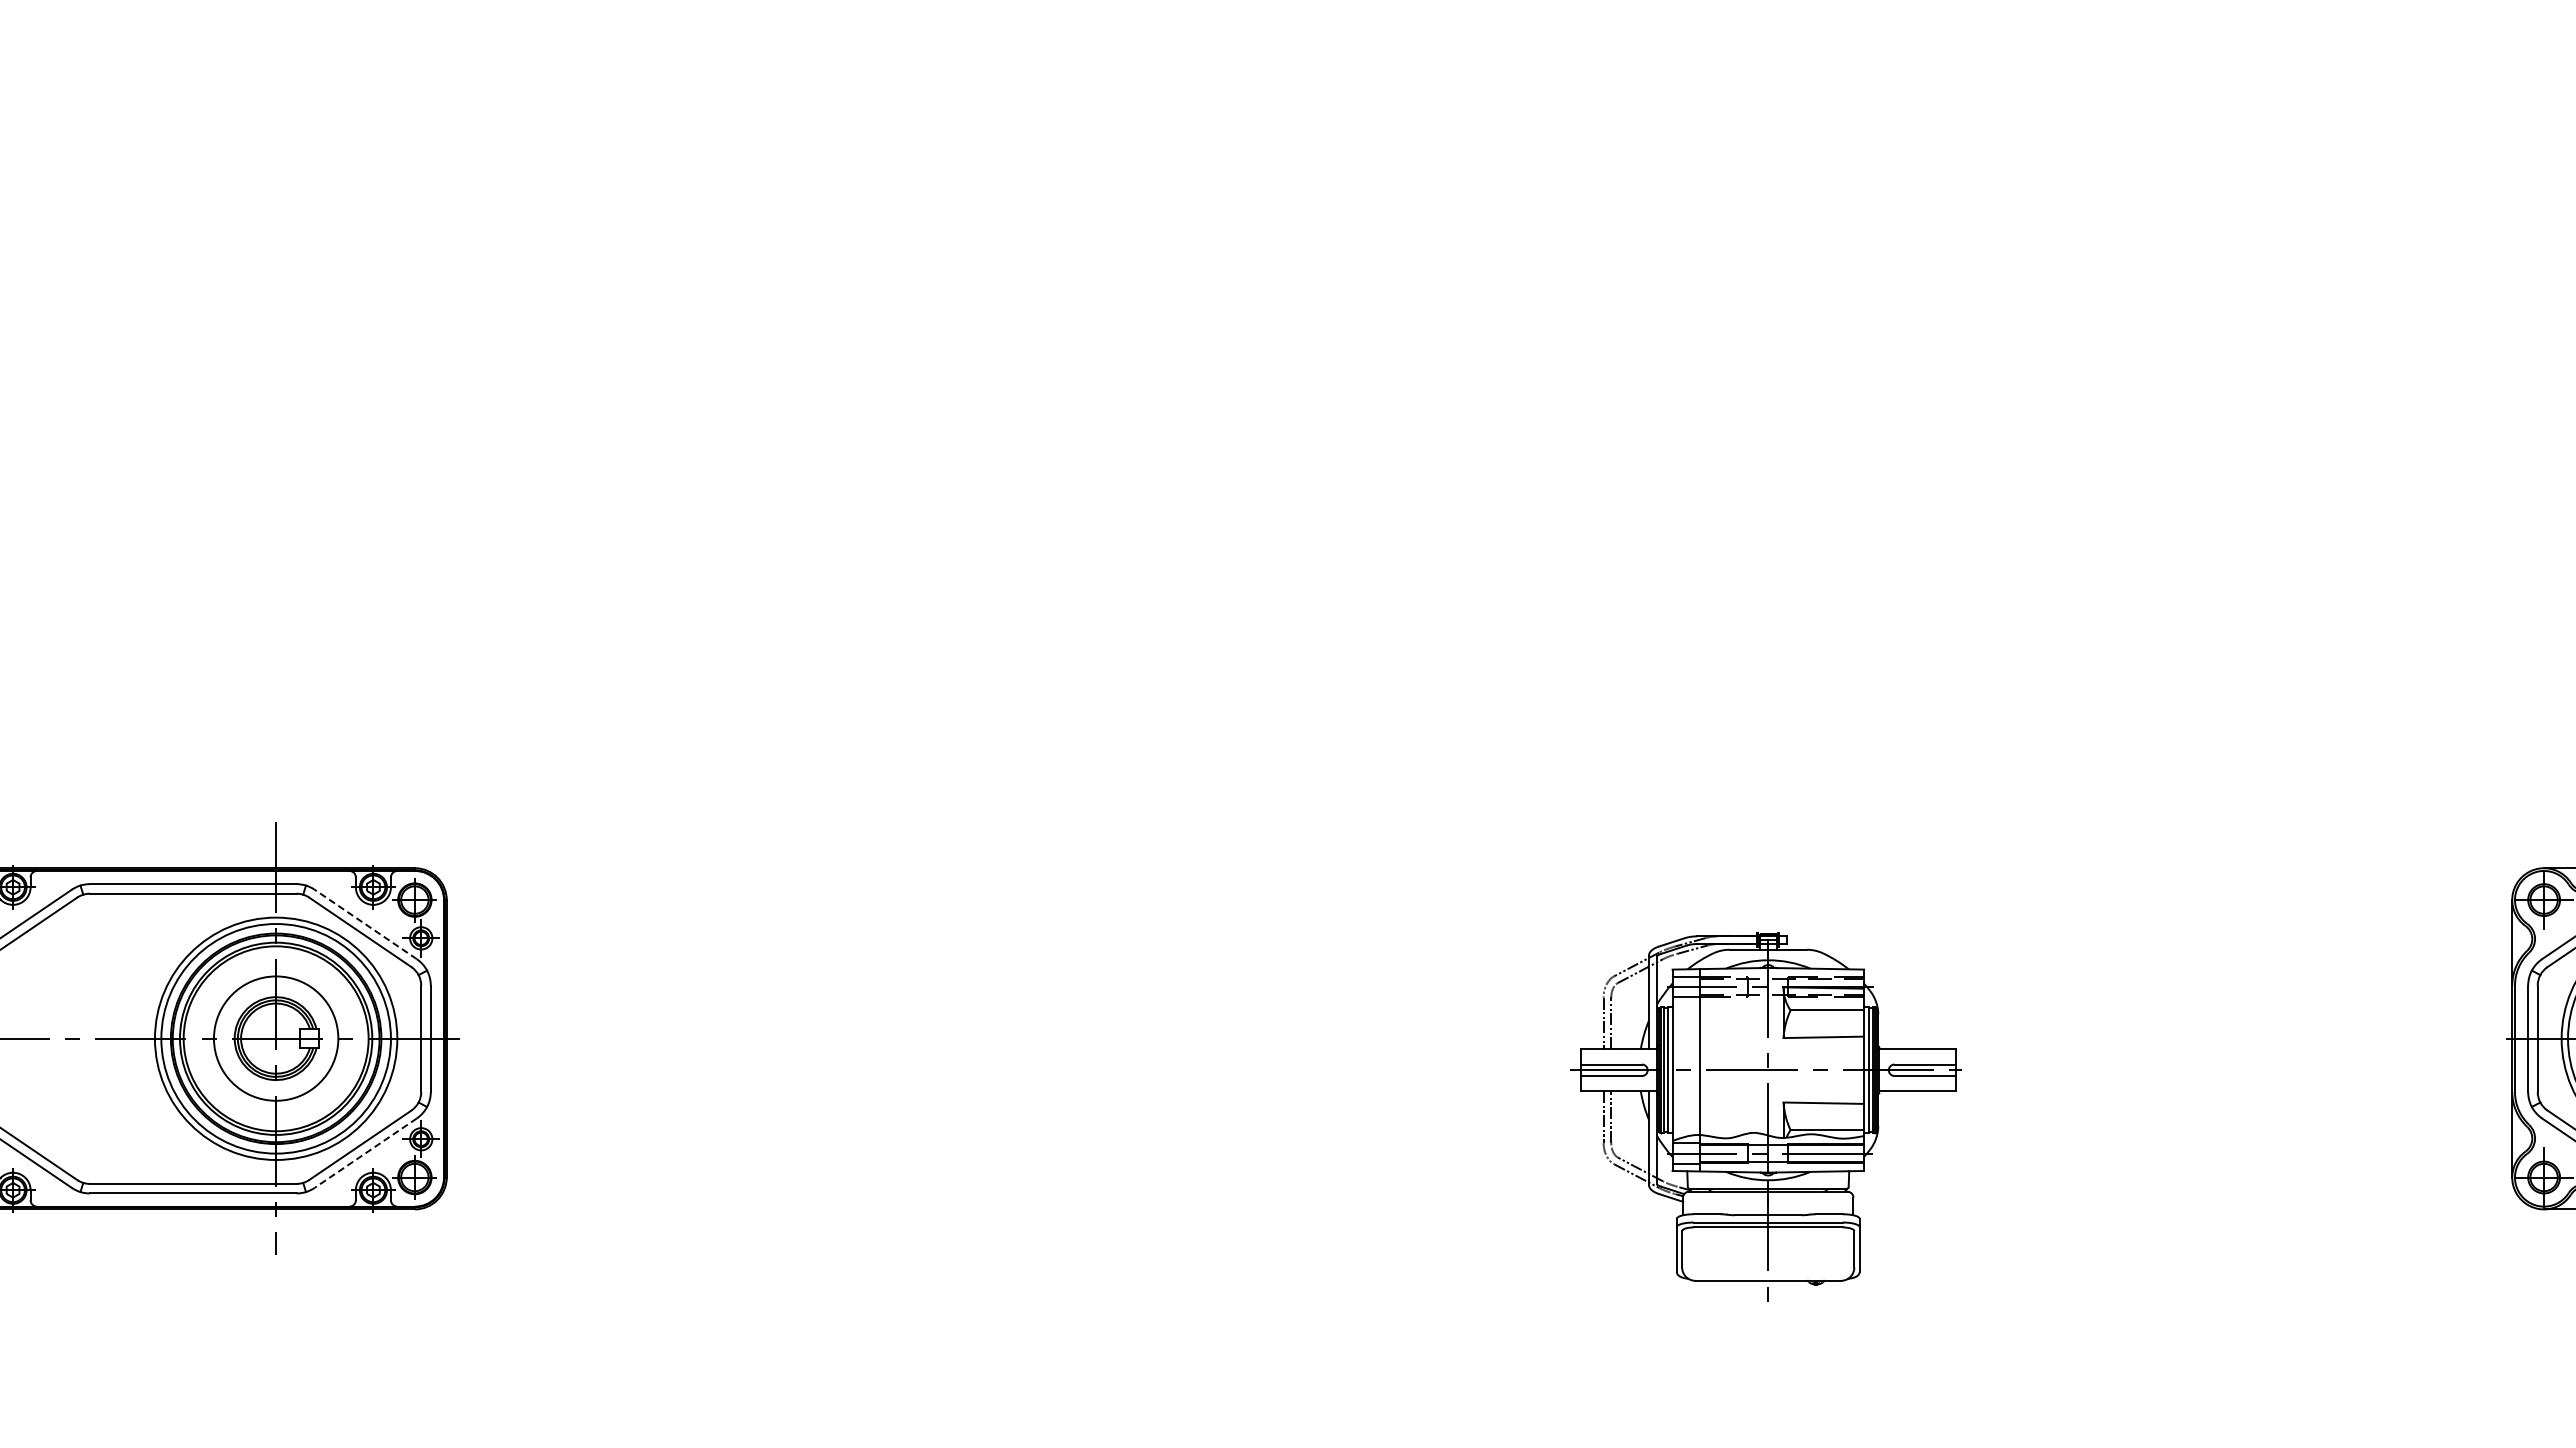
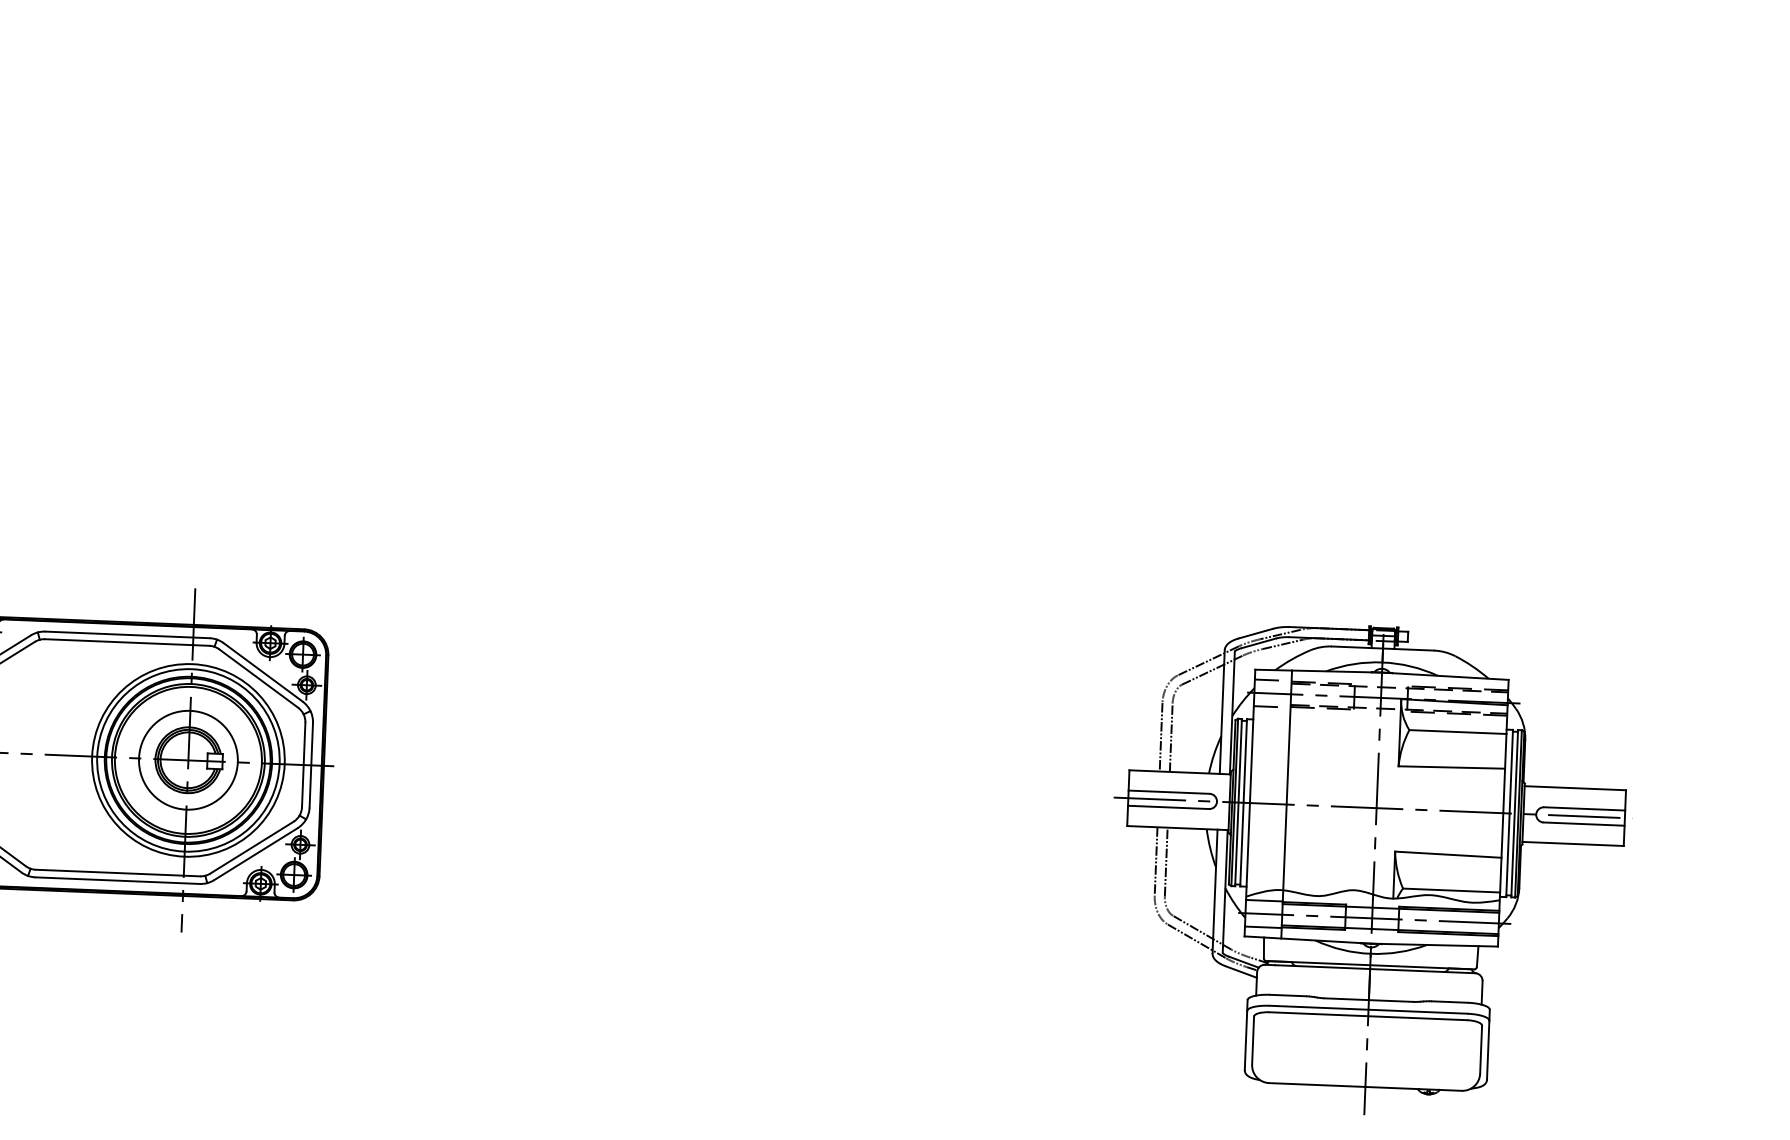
line: (365, 924) -> (263, 672), dashed -> solid
part: (1762, 1117) -> (1366, 870), size x1.67
line: (365, 1153) -> (255, 854), dashed -> solid

